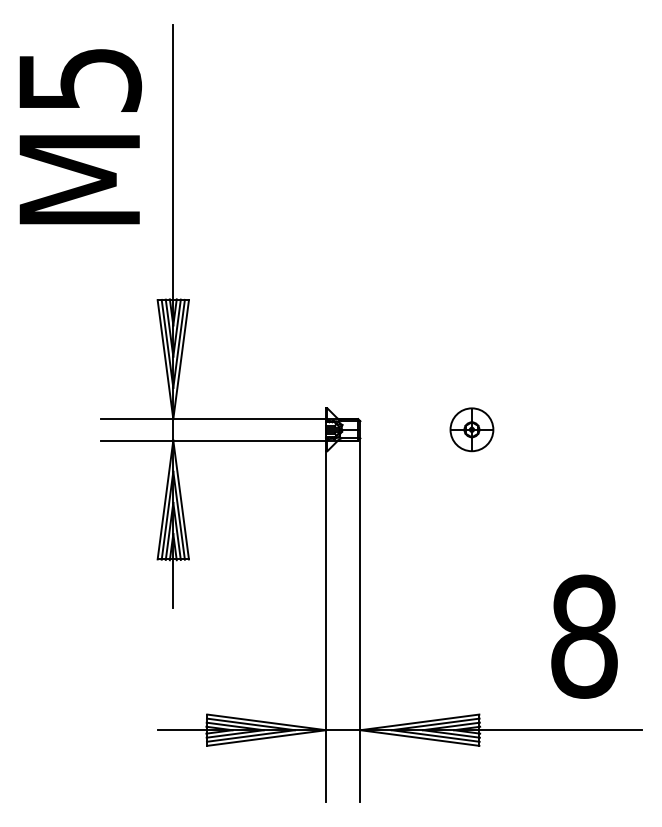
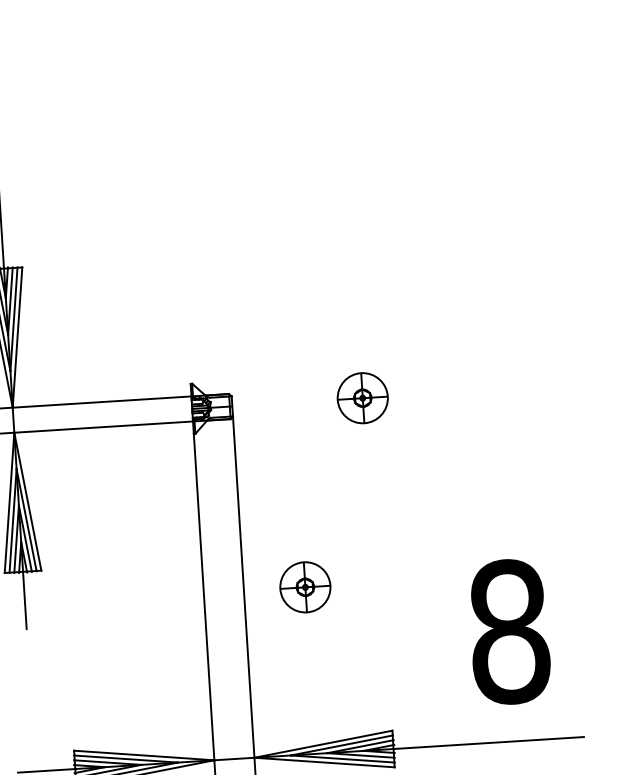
part: (412, 587) -> (304, 587), added

